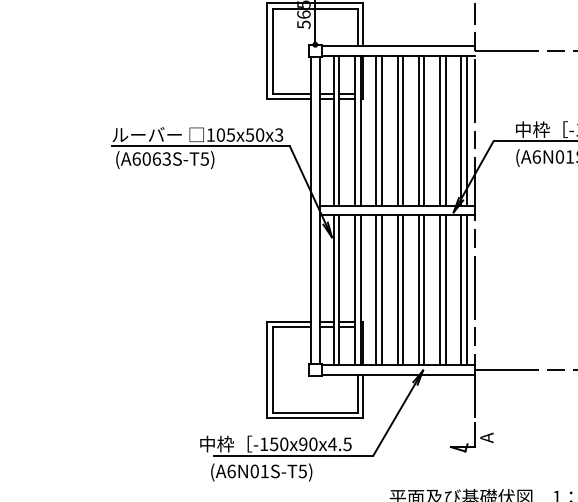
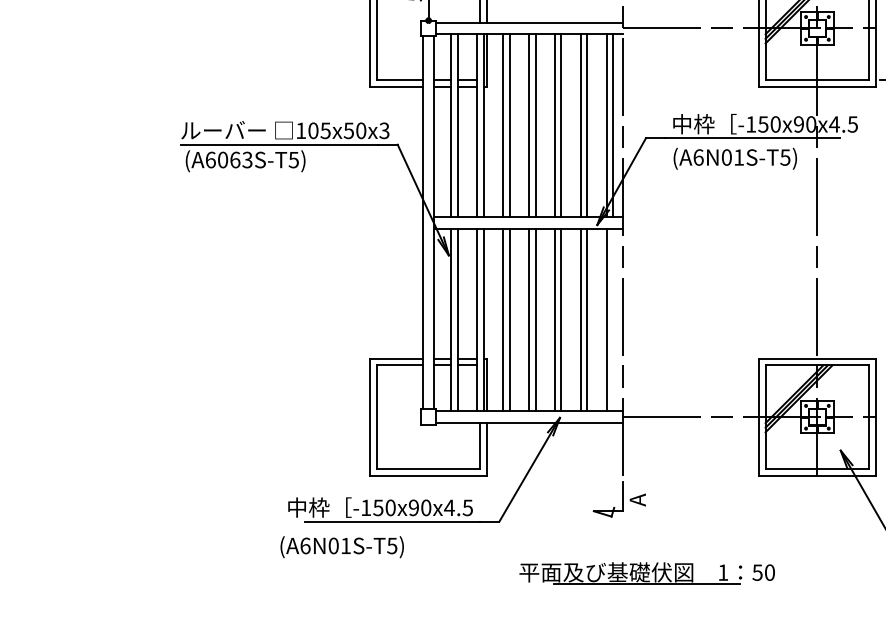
line: (466, 289) -> (613, 319), removed
text: (261, 472) -> (341, 547), moved

